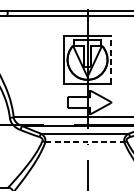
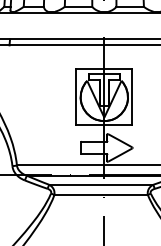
line: (111, 59) -> (132, 96), dashed -> solid
line: (85, 142) -> (101, 195), dashed -> solid

